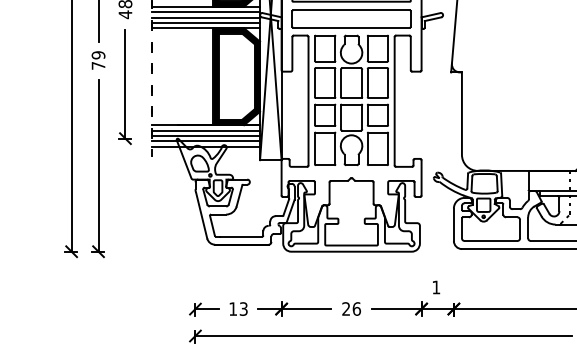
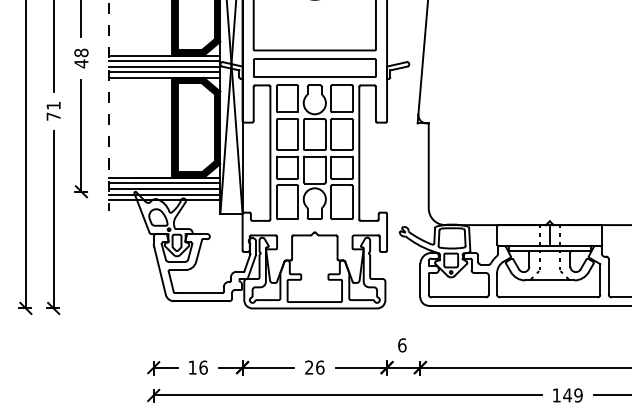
text: (98, 55) -> (53, 105), 79 -> 71
text: (436, 287) -> (402, 345), 1 -> 6
text: (243, 308) -> (203, 367), 13 -> 16

